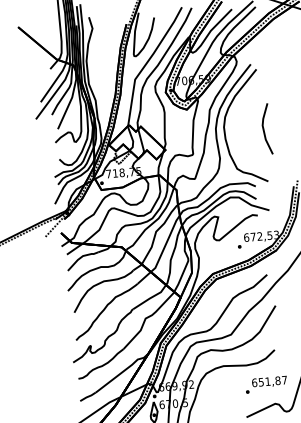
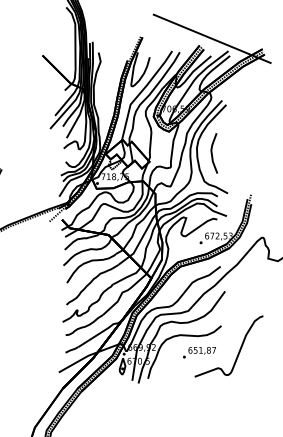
line: (264, 129) -> (212, 153), moved
text: (266, 384) -> (199, 352), moved

